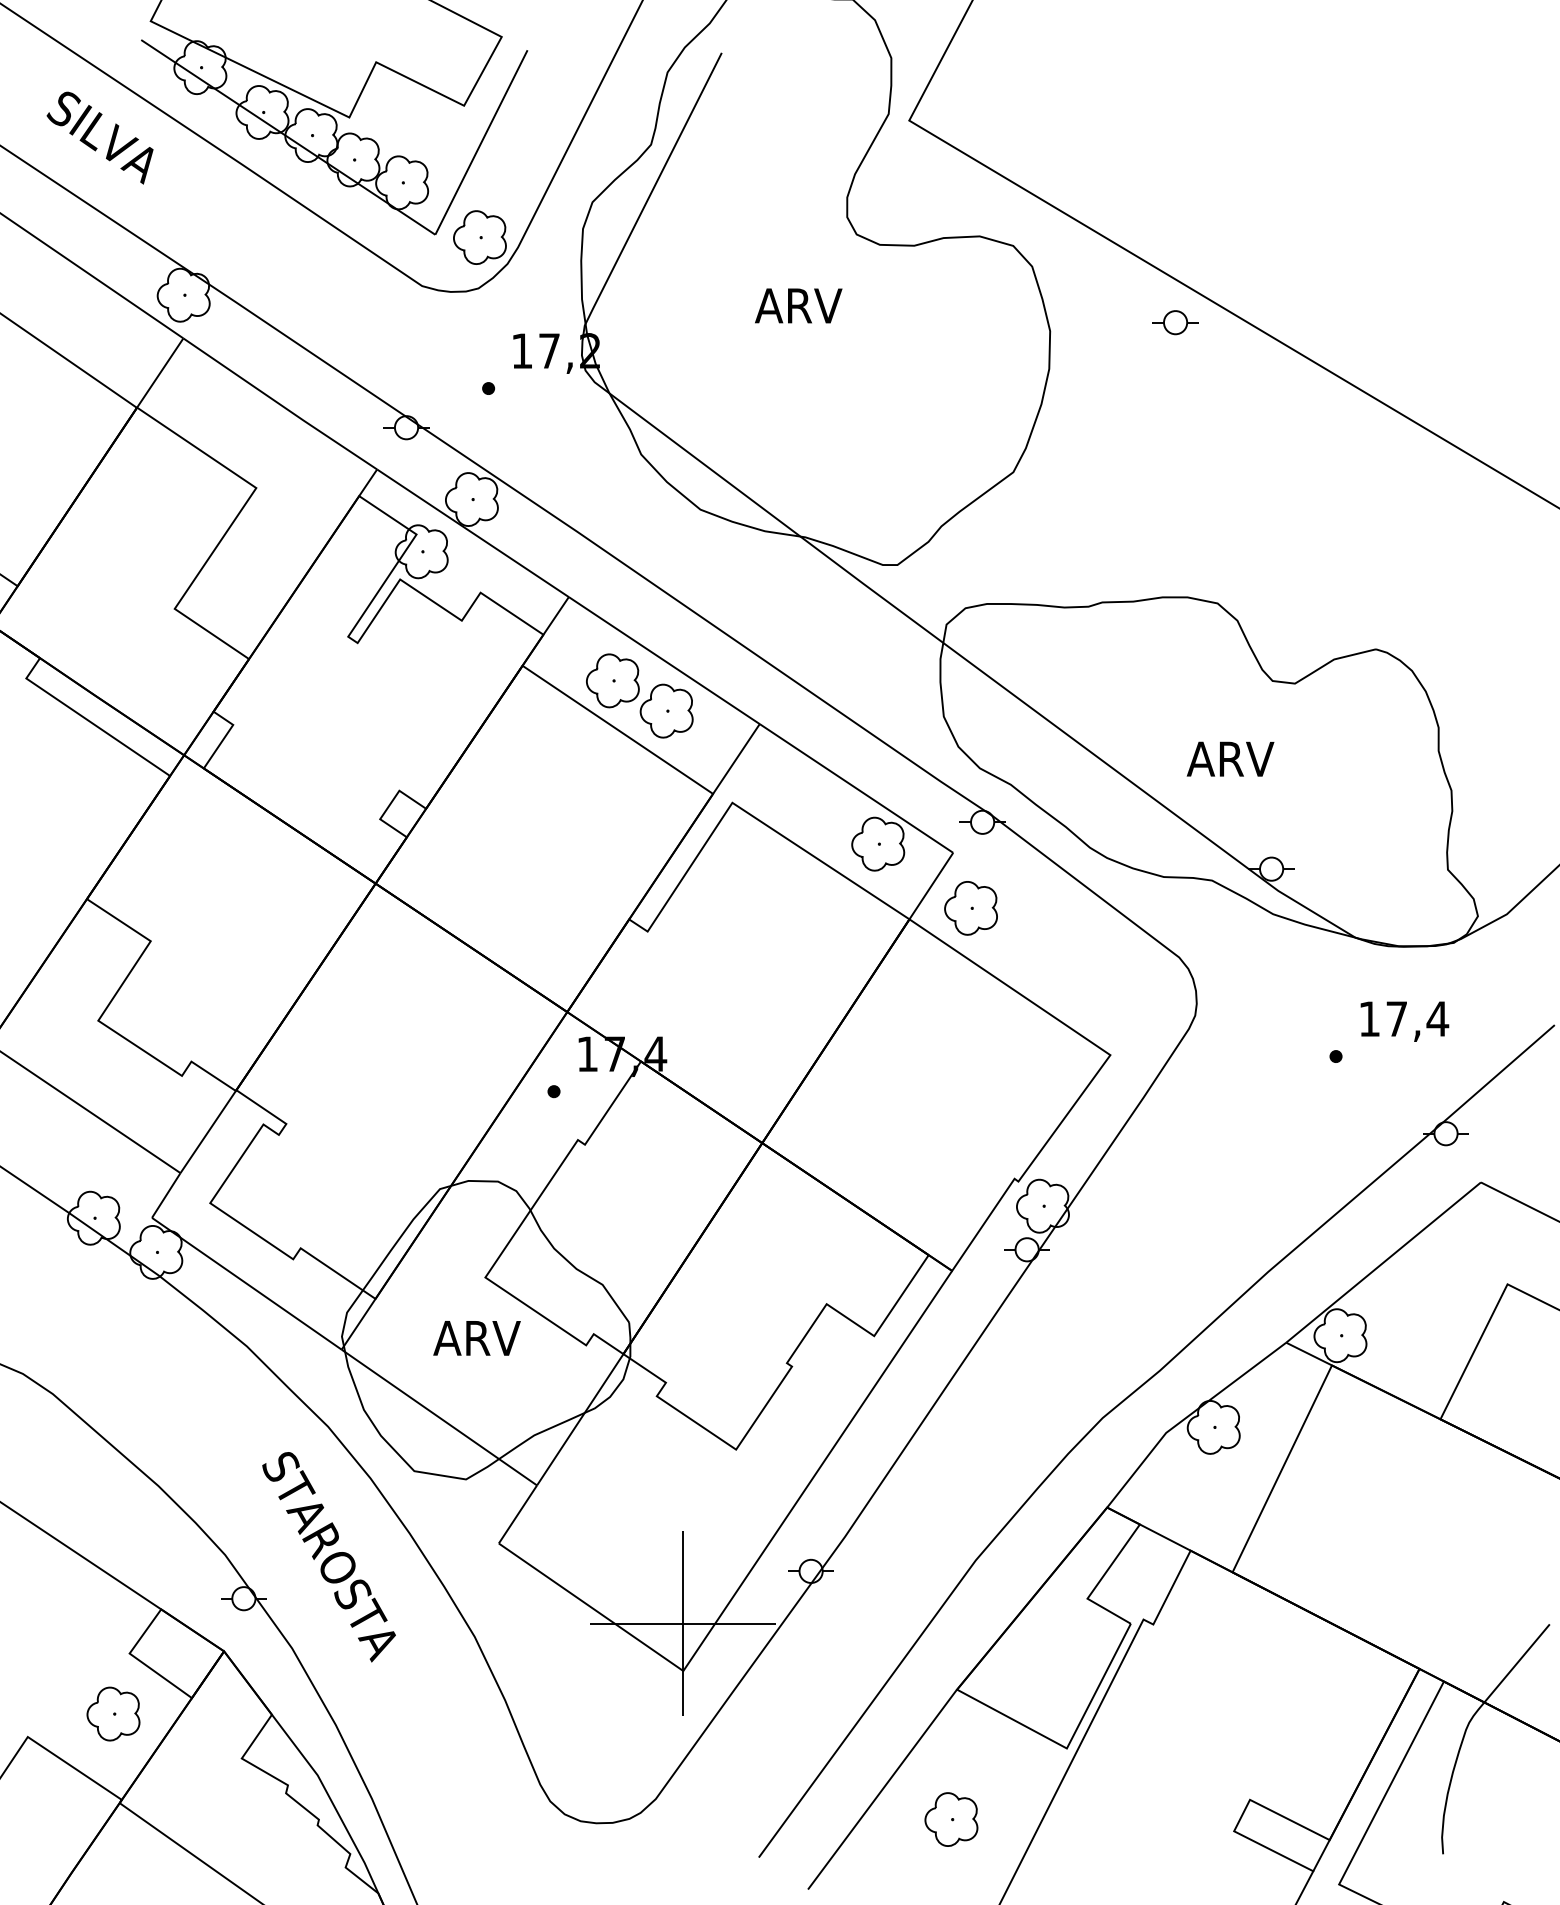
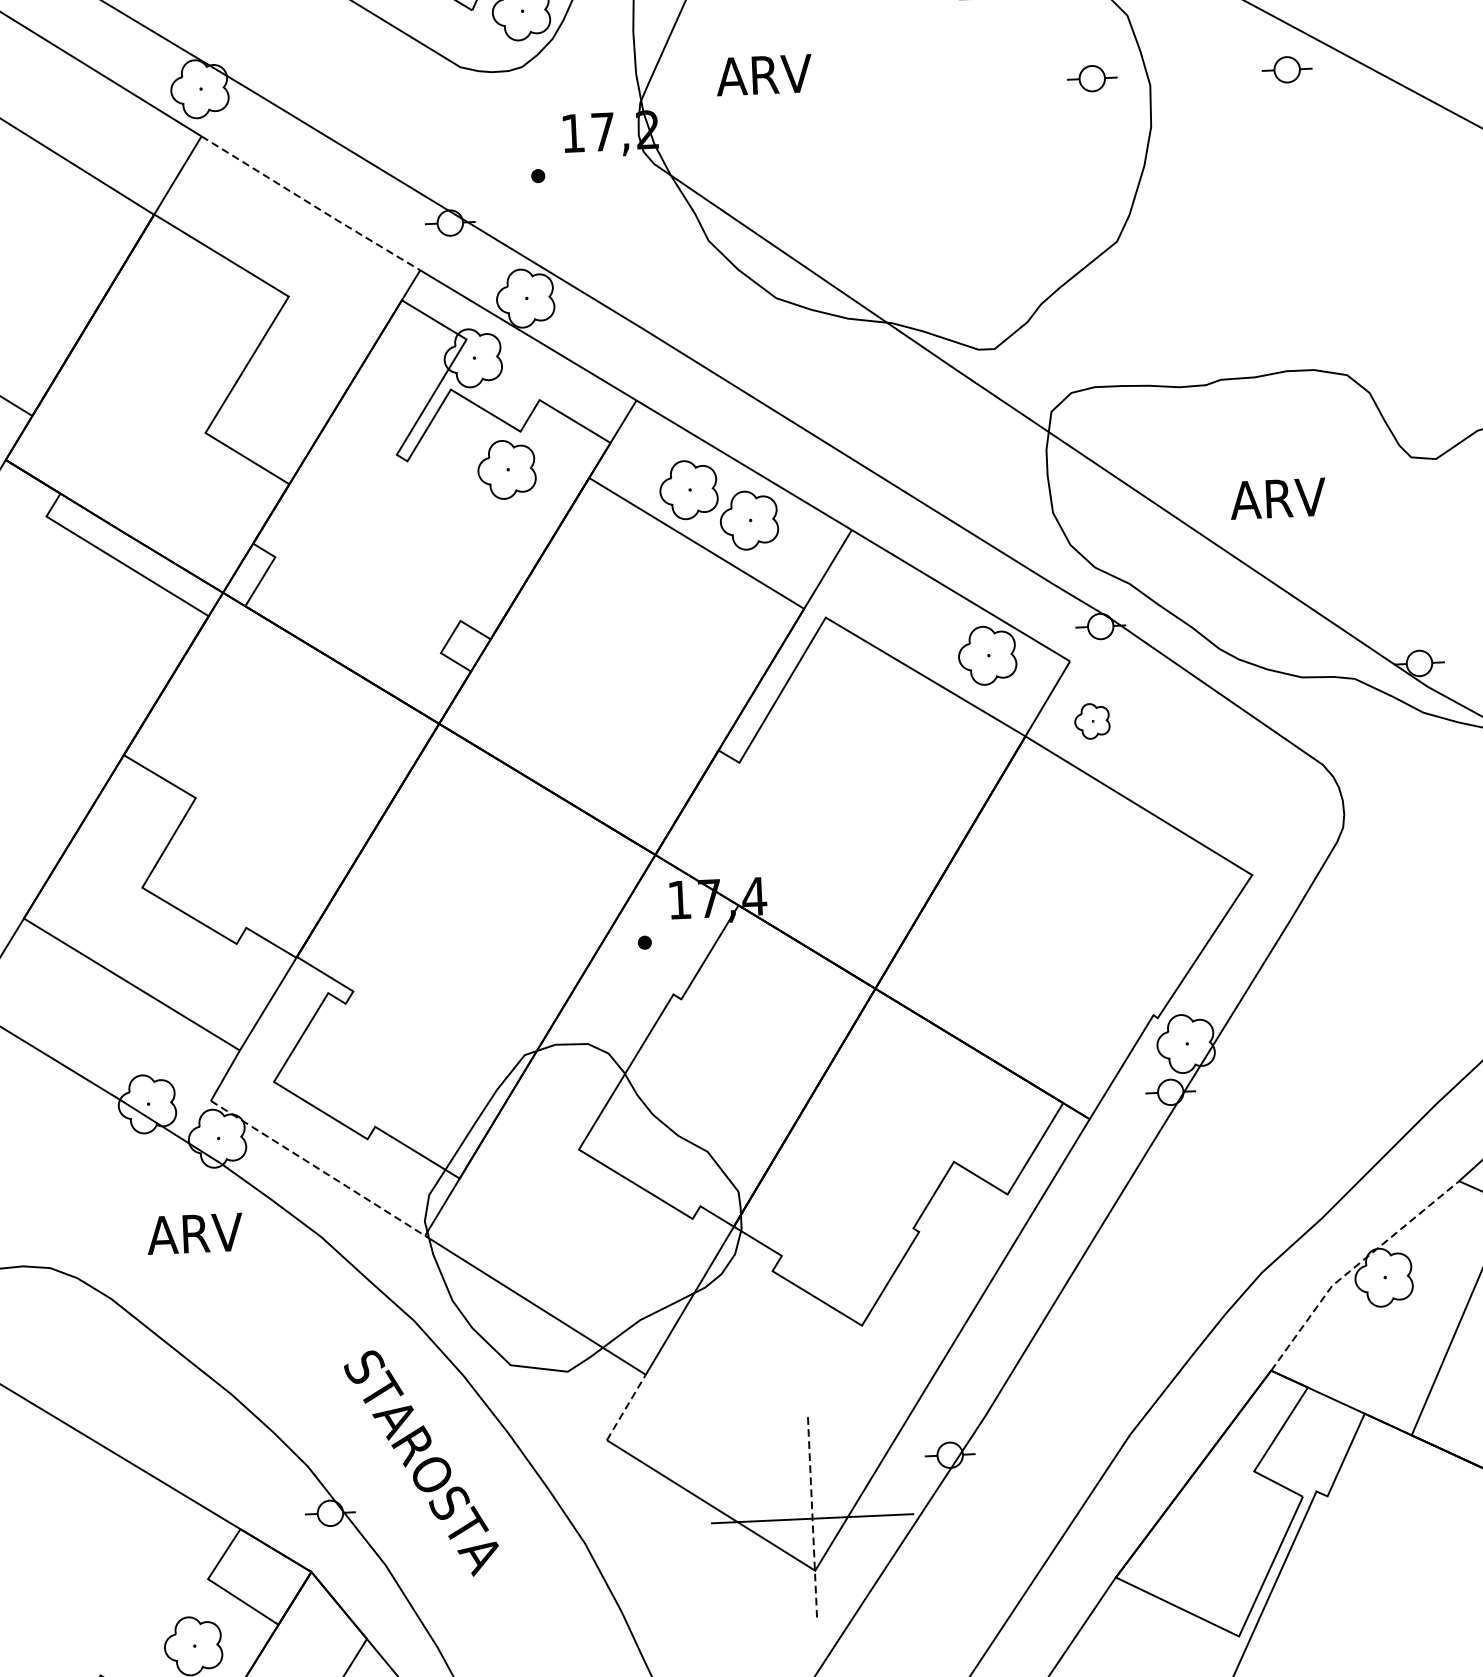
text: (798, 305) -> (763, 74), moved
part: (997, 322) -> (1092, 78), added
line: (280, 404) -> (311, 203), solid -> dashed
part: (447, 654) -> (506, 469), added
text: (1230, 758) -> (1278, 497), moved
part: (970, 908) -> (1091, 721), size x0.6
line: (247, 1284) -> (318, 1169), solid -> dashed
text: (476, 1338) -> (194, 1234), moved
line: (1187, 1416) -> (1354, 1266), solid -> dashed
line: (517, 1514) -> (625, 1407), solid -> dashed
line: (683, 1623) -> (813, 1518), solid -> dashed

